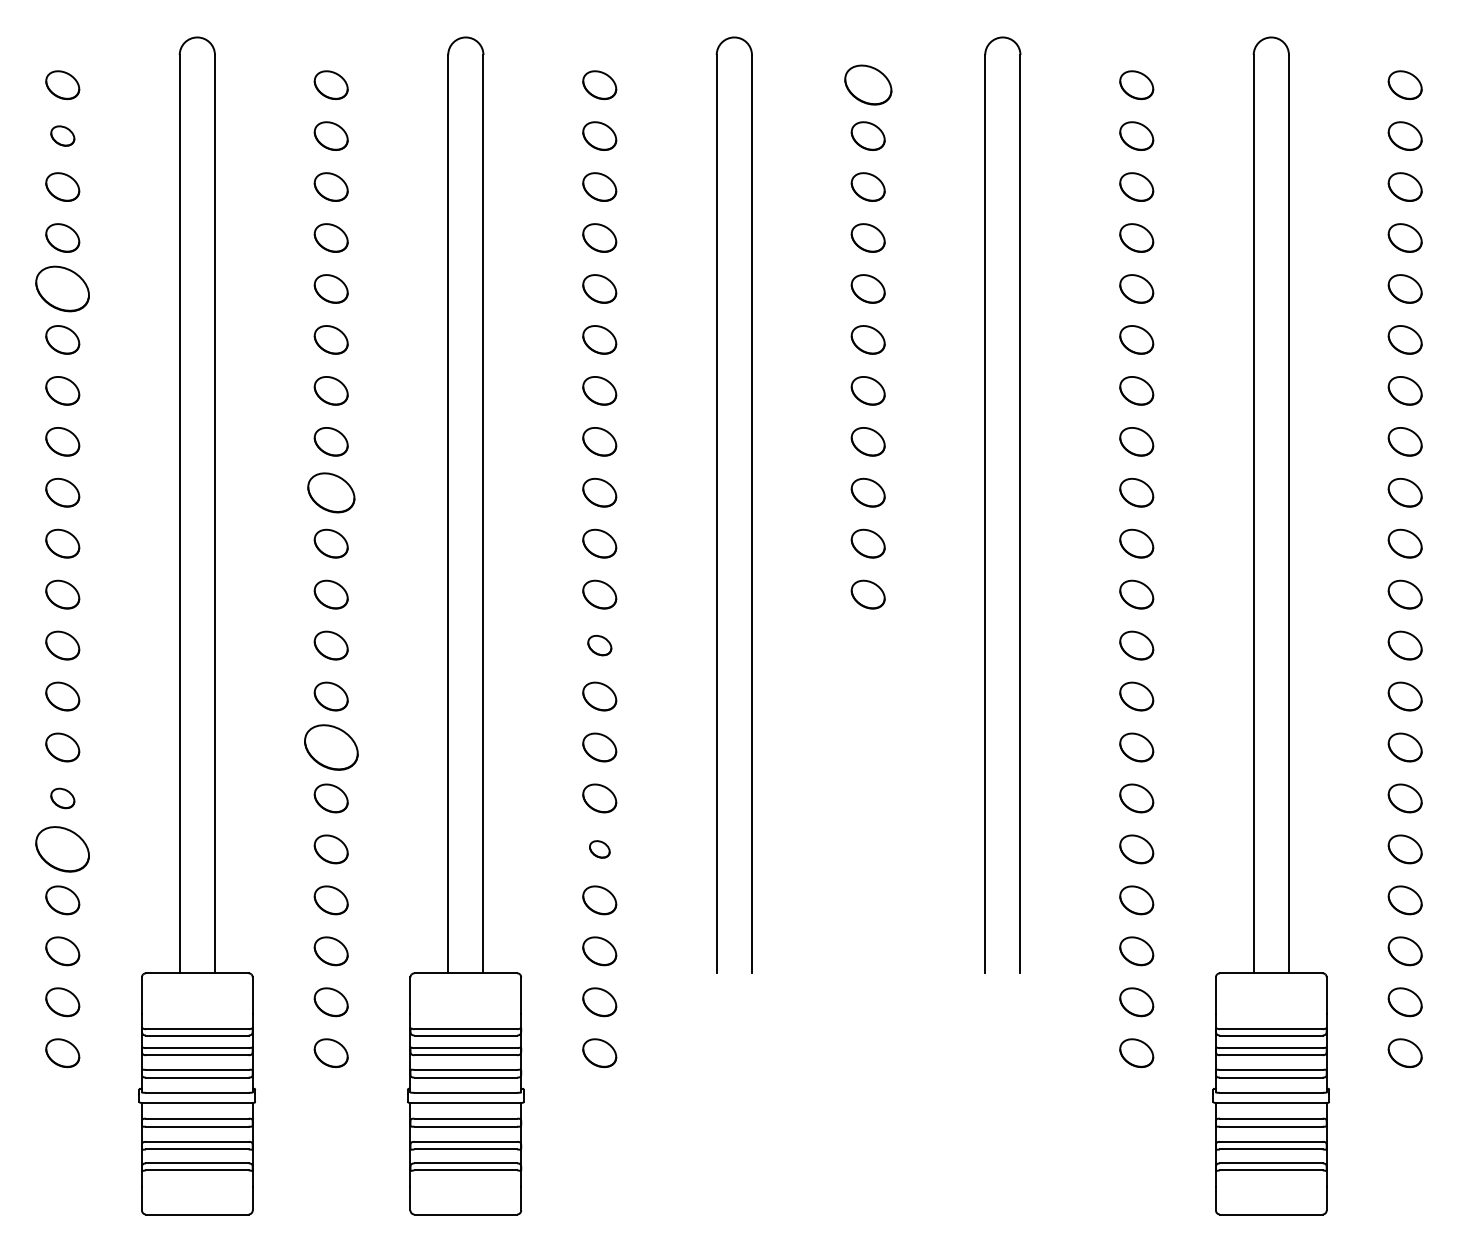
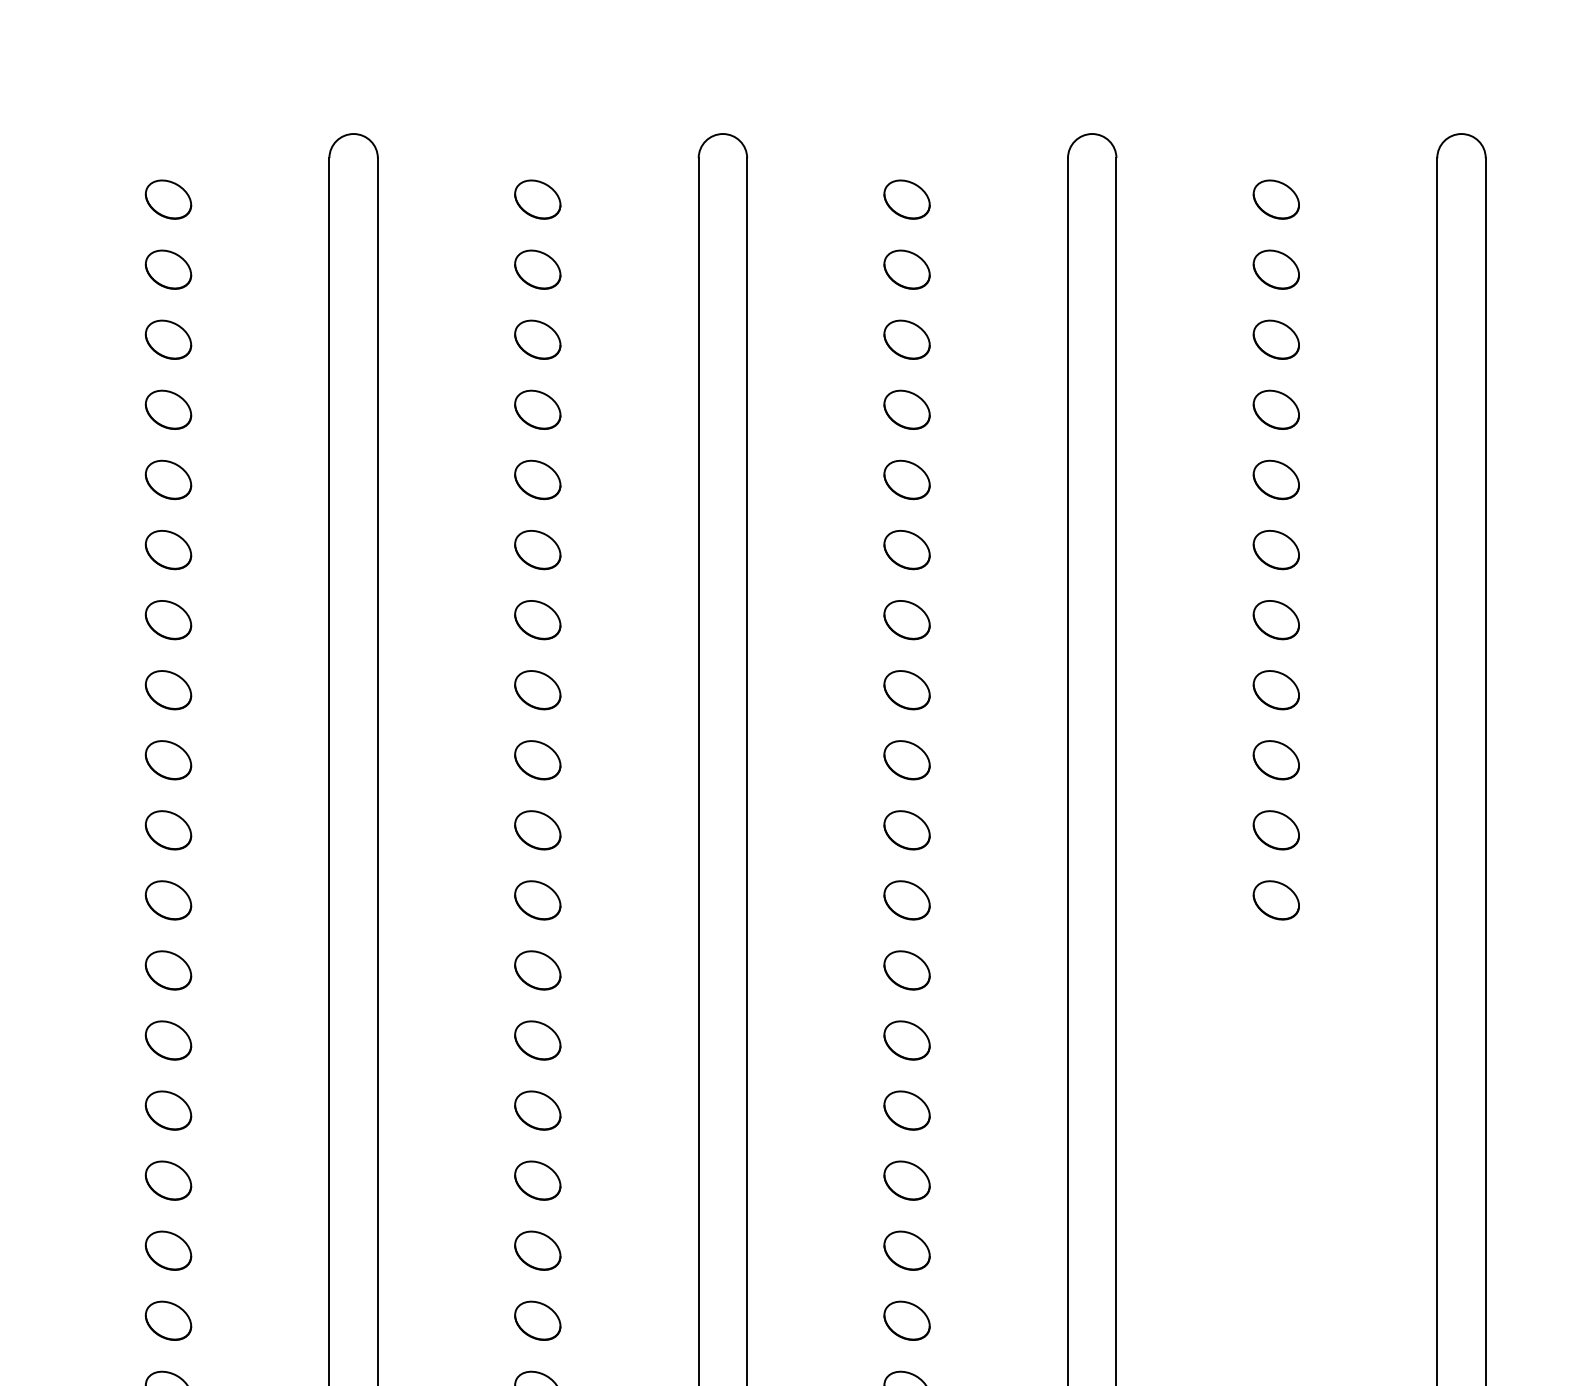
part: (867, 85) -> (1275, 200), size x0.71
part: (62, 135) -> (168, 268), size x1.43
part: (62, 288) -> (168, 479), size x0.62
part: (330, 492) -> (536, 759), size x0.71
part: (599, 645) -> (906, 970), size x1.43
part: (330, 747) -> (536, 1110), size x0.62
part: (62, 798) -> (168, 1180), size x1.43
part: (62, 849) -> (168, 1250), size x0.62
part: (599, 849) -> (906, 1250), size x1.67

